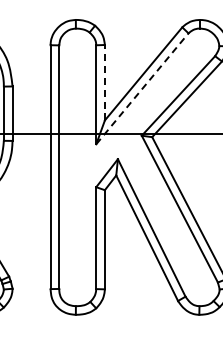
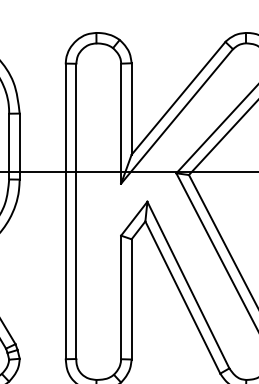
line: (104, 82) -> (131, 108), dashed -> solid
line: (142, 88) -> (177, 116), dashed -> solid

